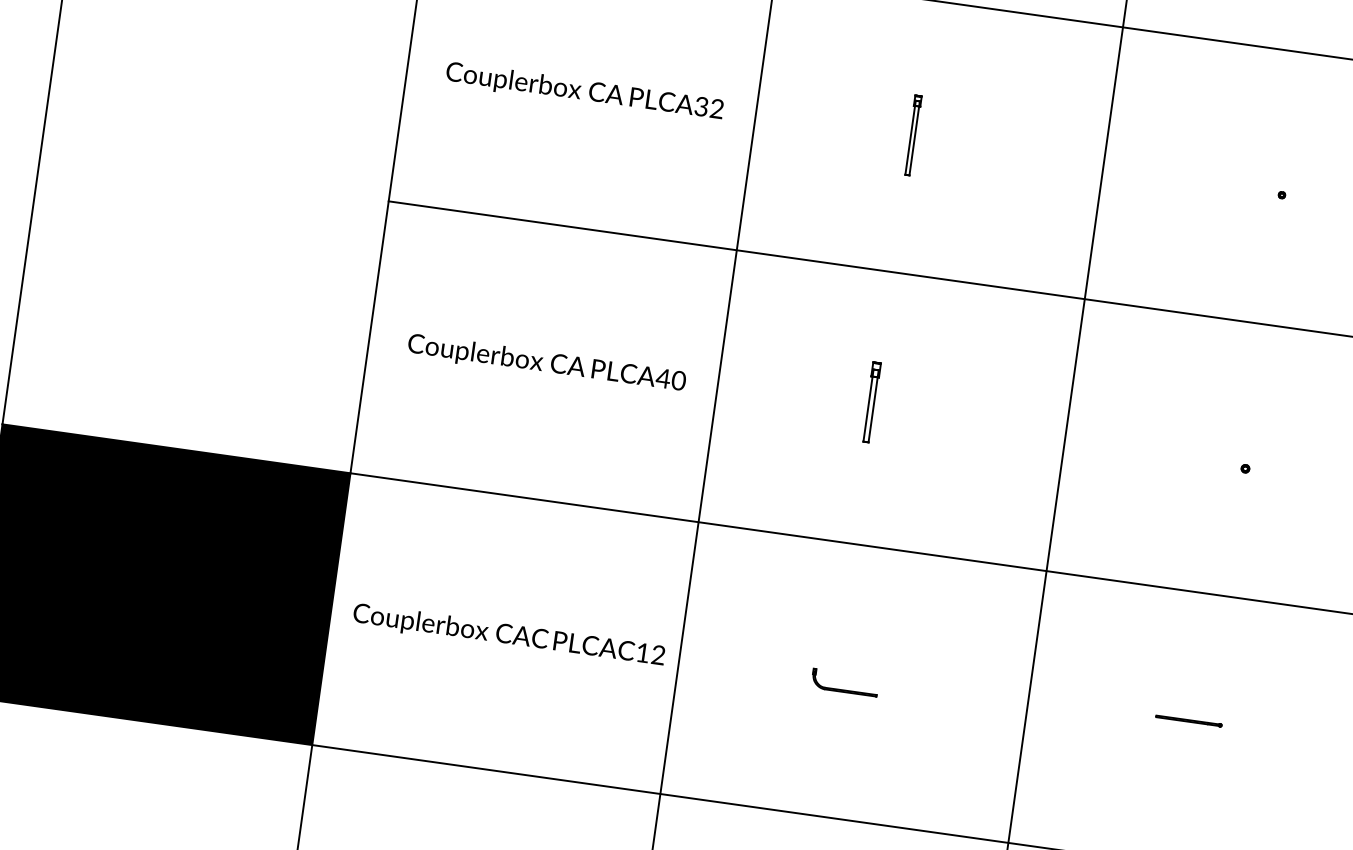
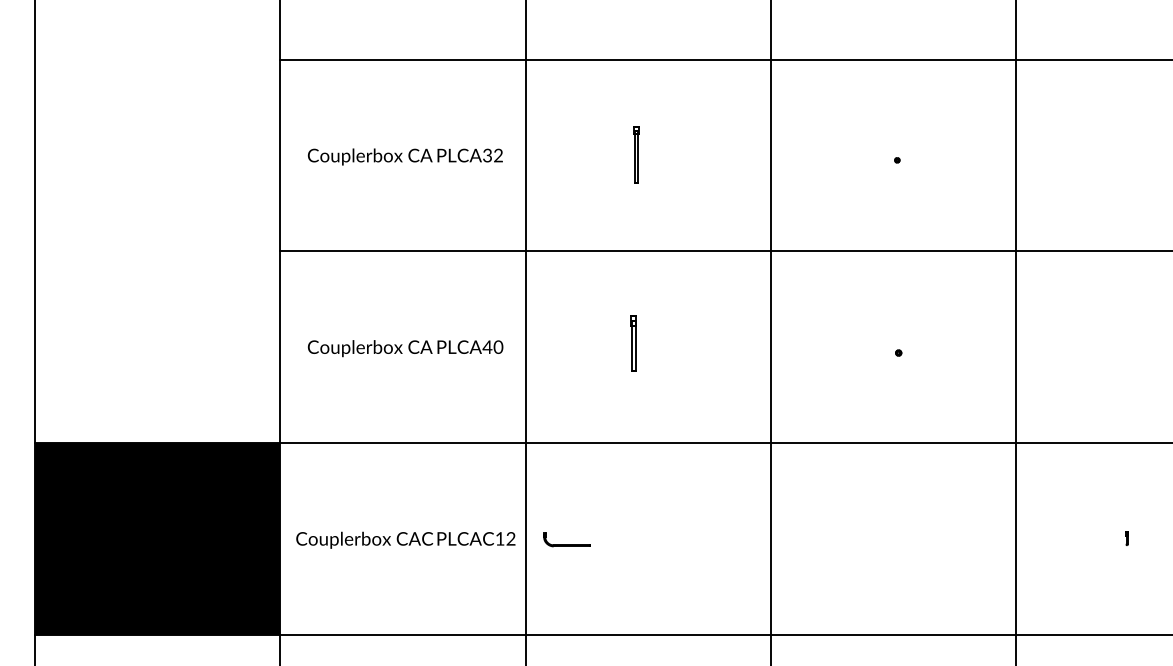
part: (844, 682) -> (566, 539), moved
line: (1189, 720) -> (884, 532), removed

